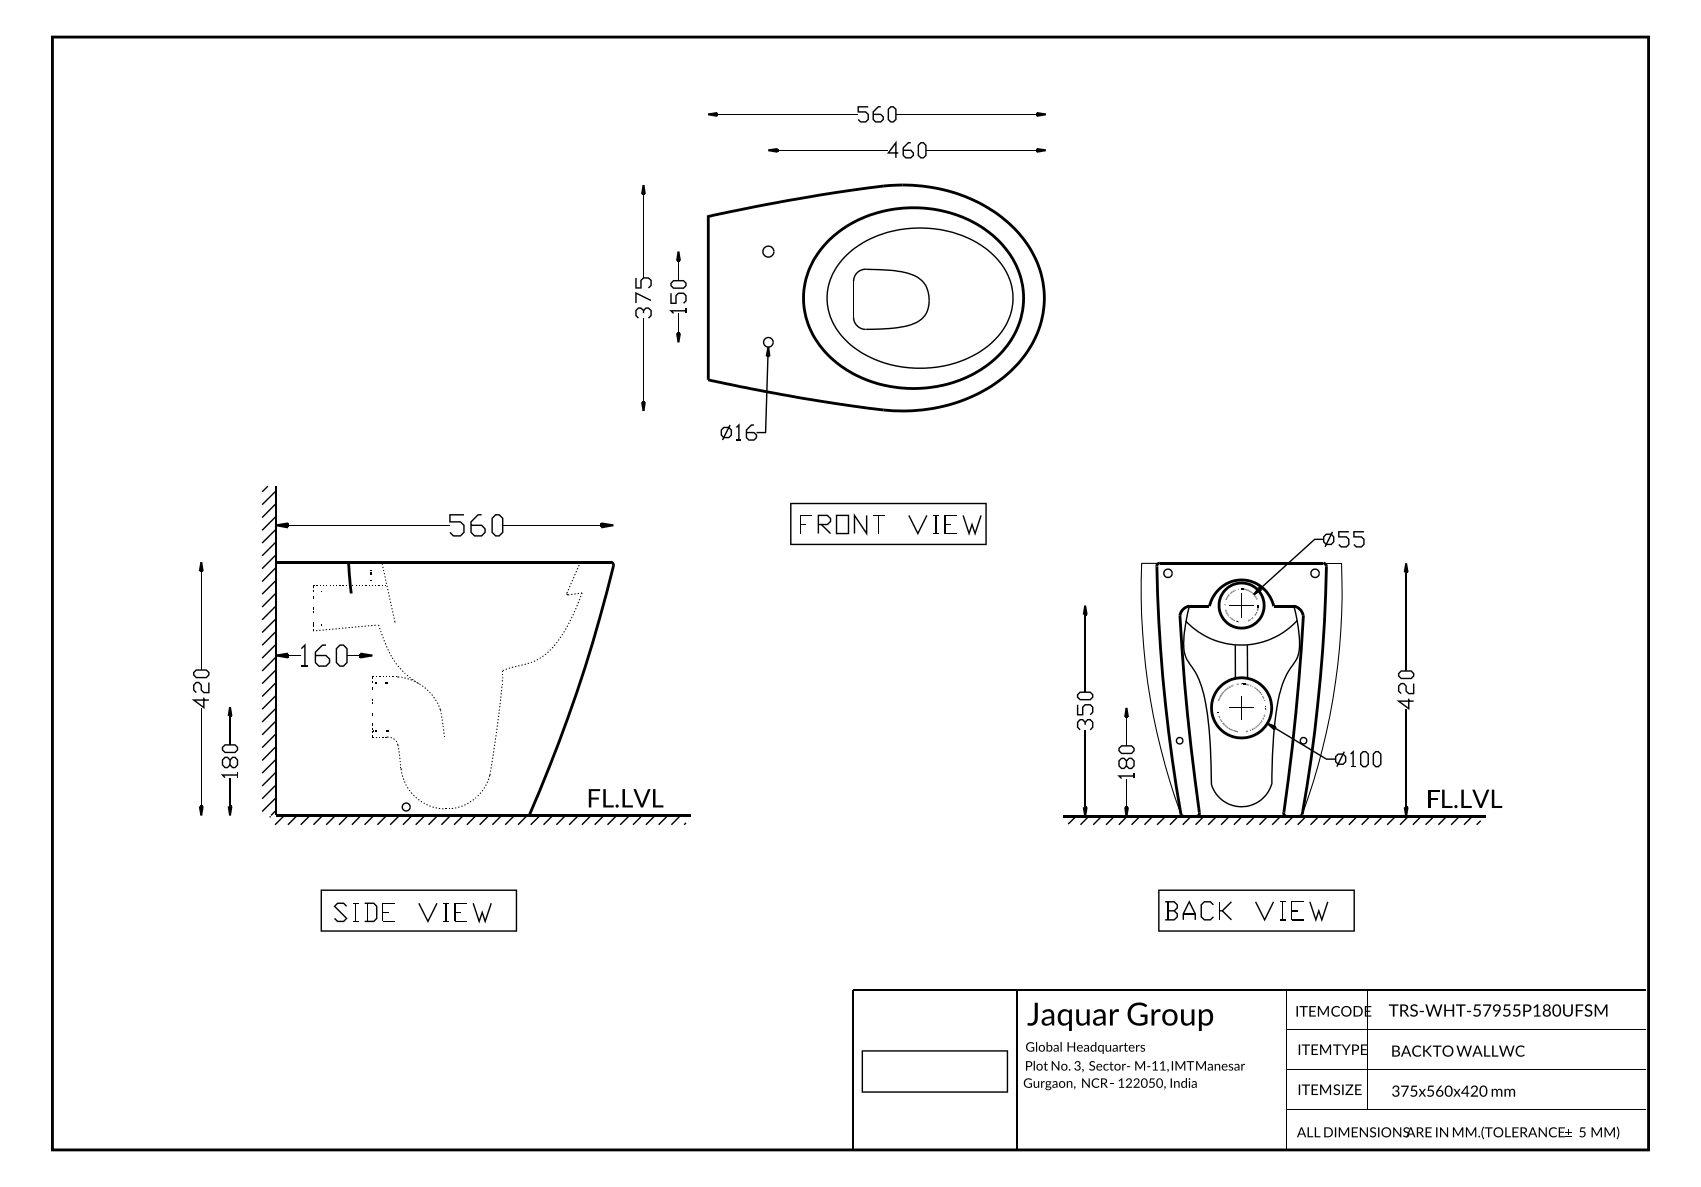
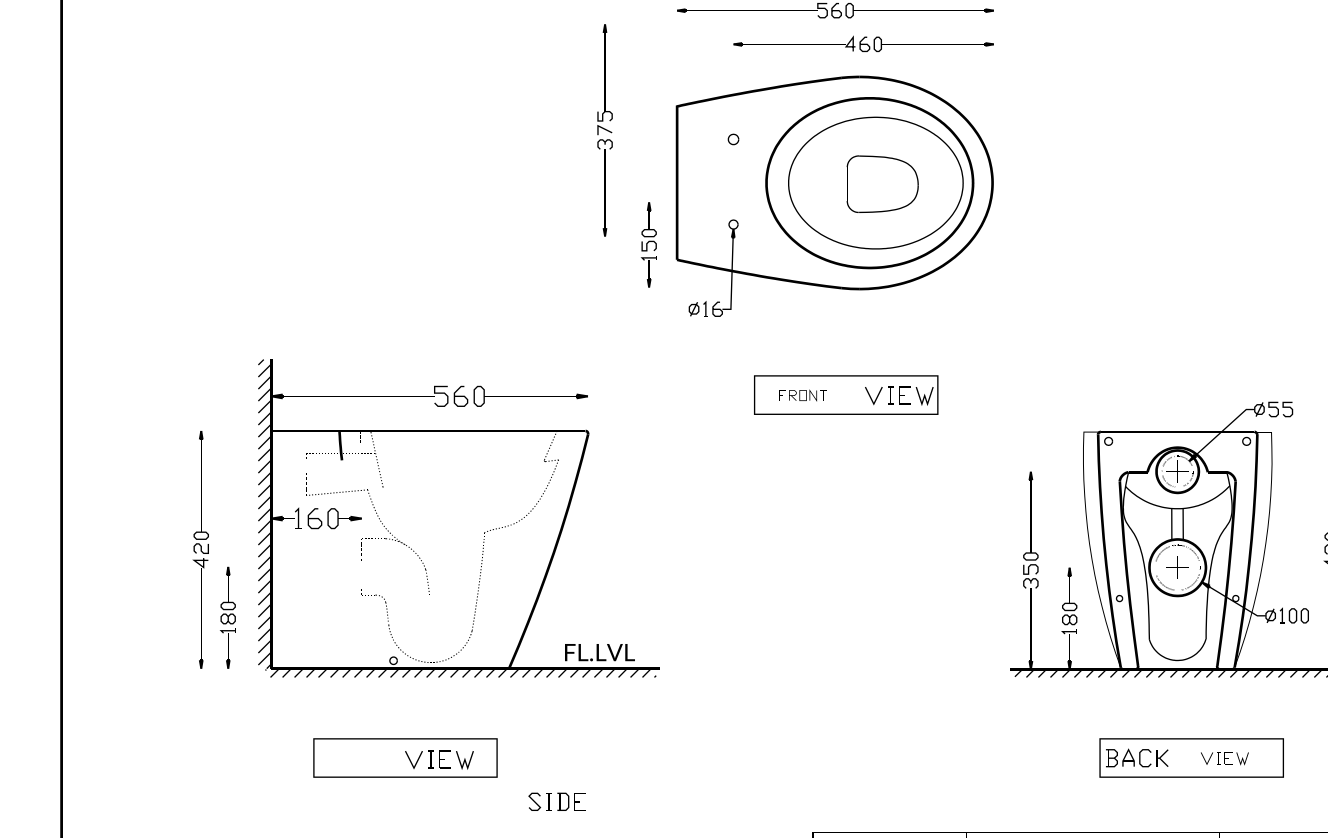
part: (677, 296) -> (648, 244), moved
part: (643, 297) -> (605, 129), moved
part: (891, 298) -> (882, 183), moved
part: (842, 524) -> (803, 395), size x0.6
part: (1291, 911) -> (1224, 758), size x0.7
part: (363, 912) -> (556, 802), moved

